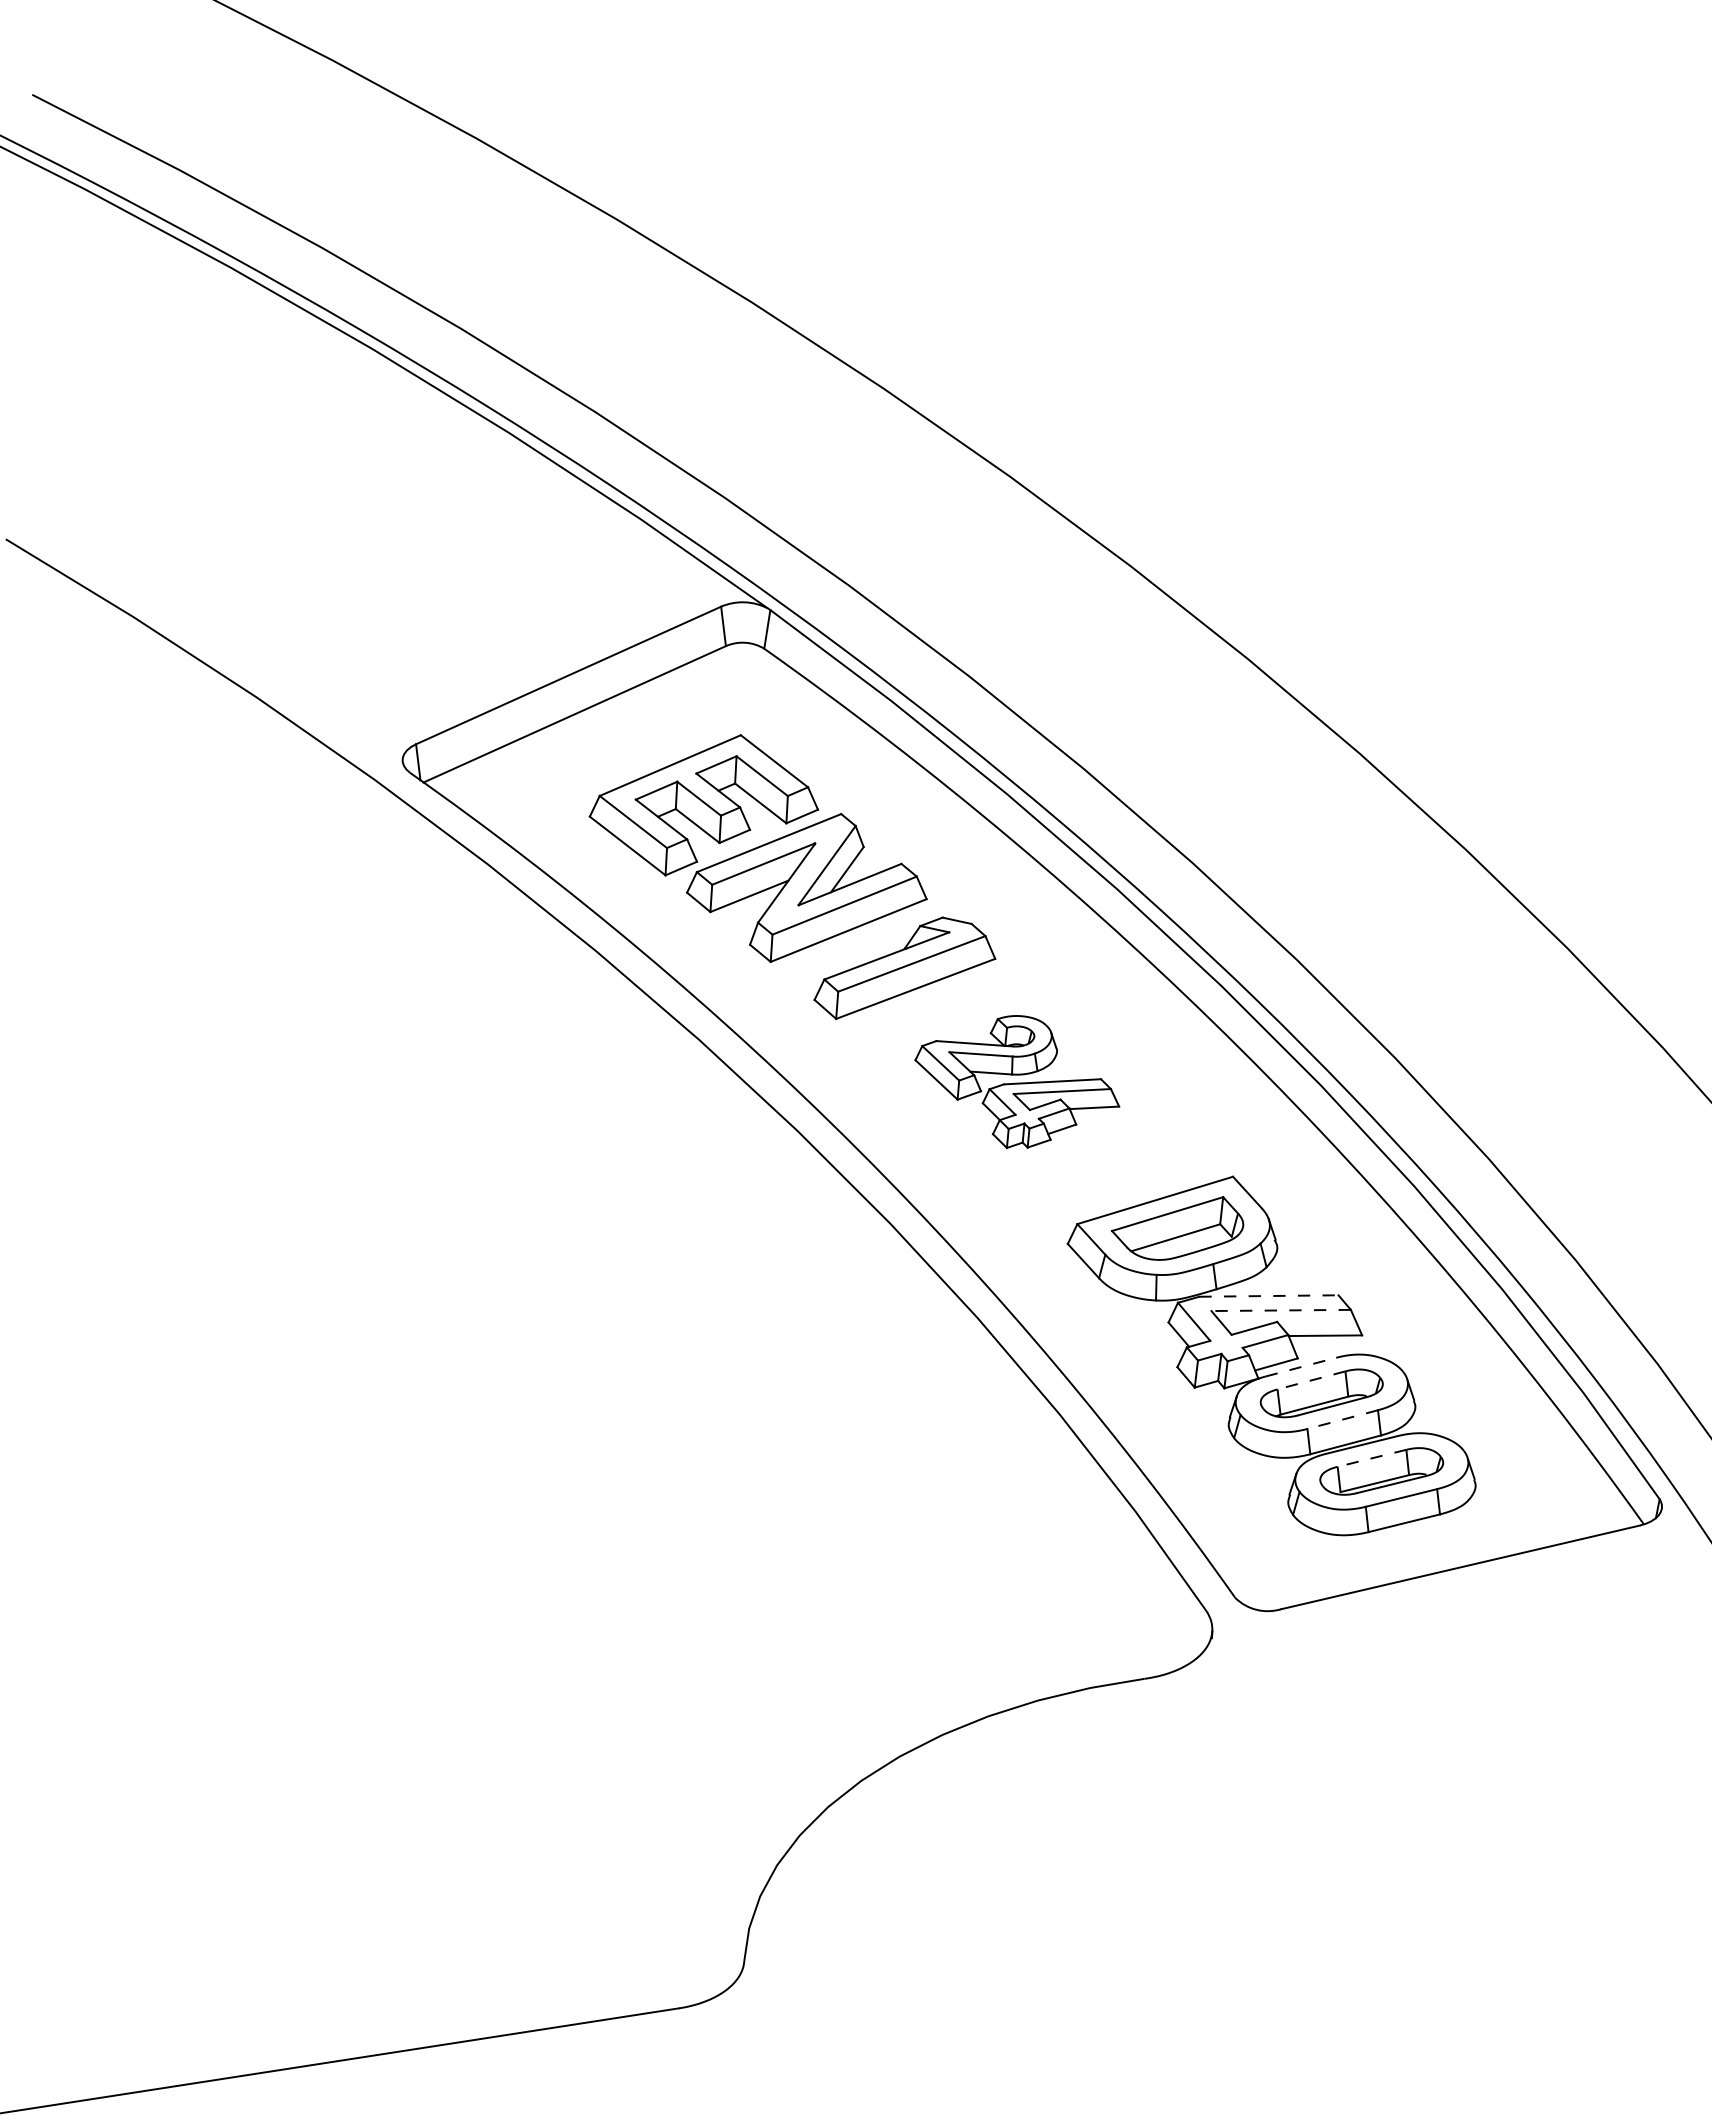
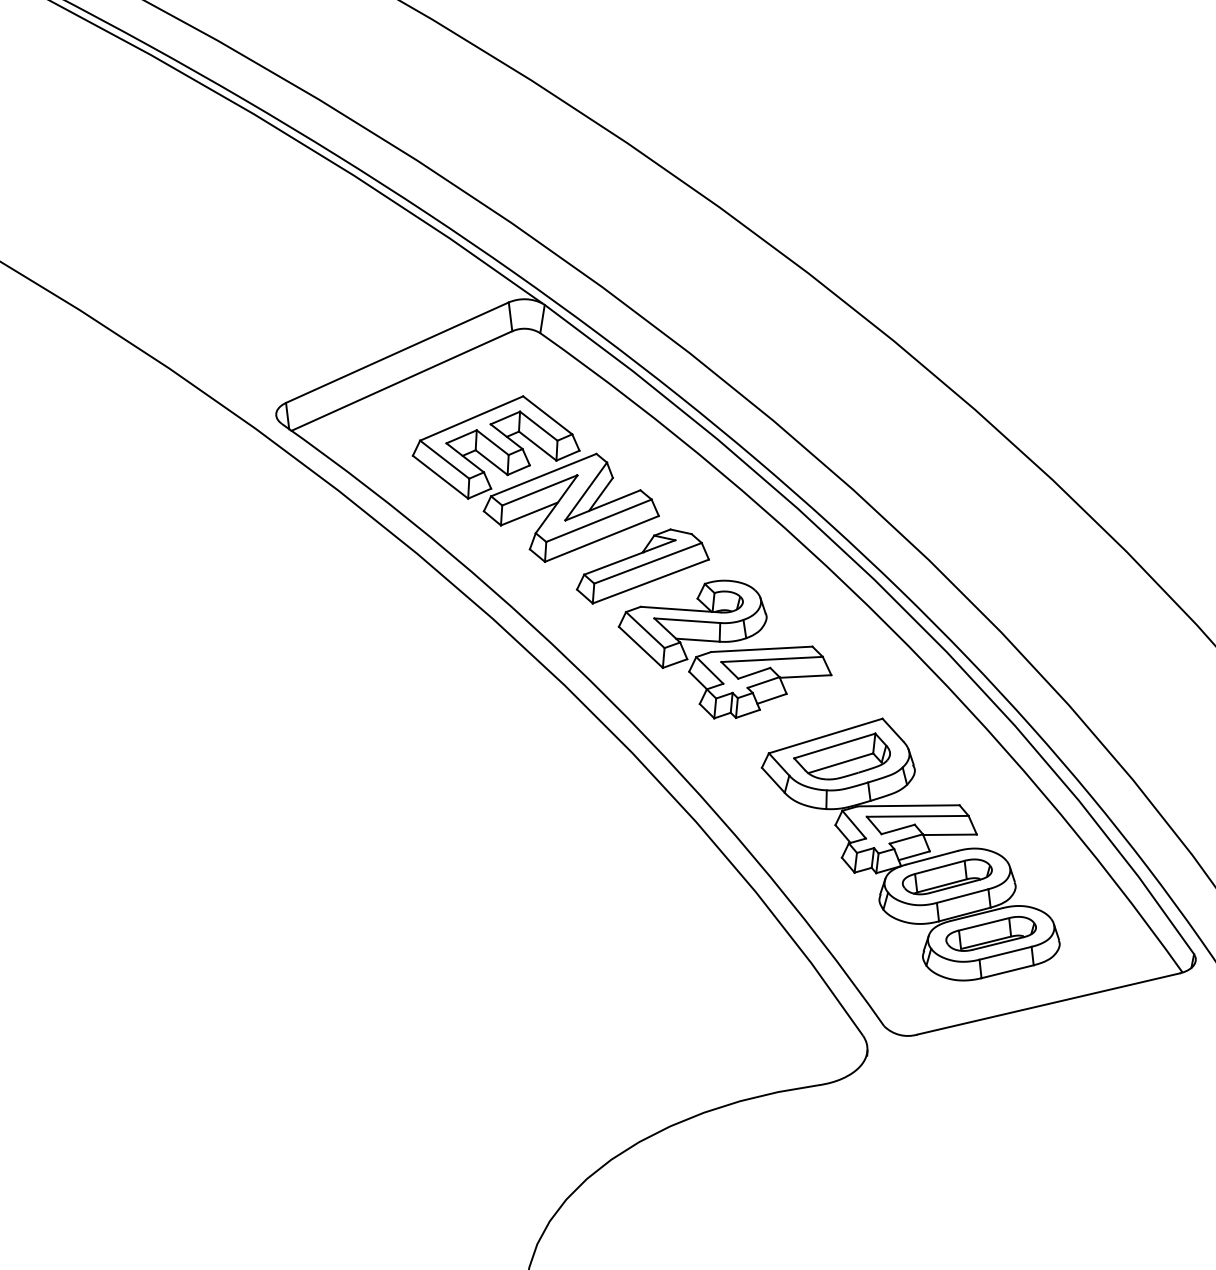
part: (1016, 1081) -> (724, 649), size x1.43
line: (1268, 1296) -> (908, 806), dashed -> solid
line: (1281, 1310) -> (917, 816), dashed -> solid
line: (1301, 1367) -> (932, 858), dashed -> solid
line: (1311, 1380) -> (939, 867), dashed -> solid
line: (1342, 1419) -> (962, 895), dashed -> solid
line: (1371, 1458) -> (983, 924), dashed -> solid

